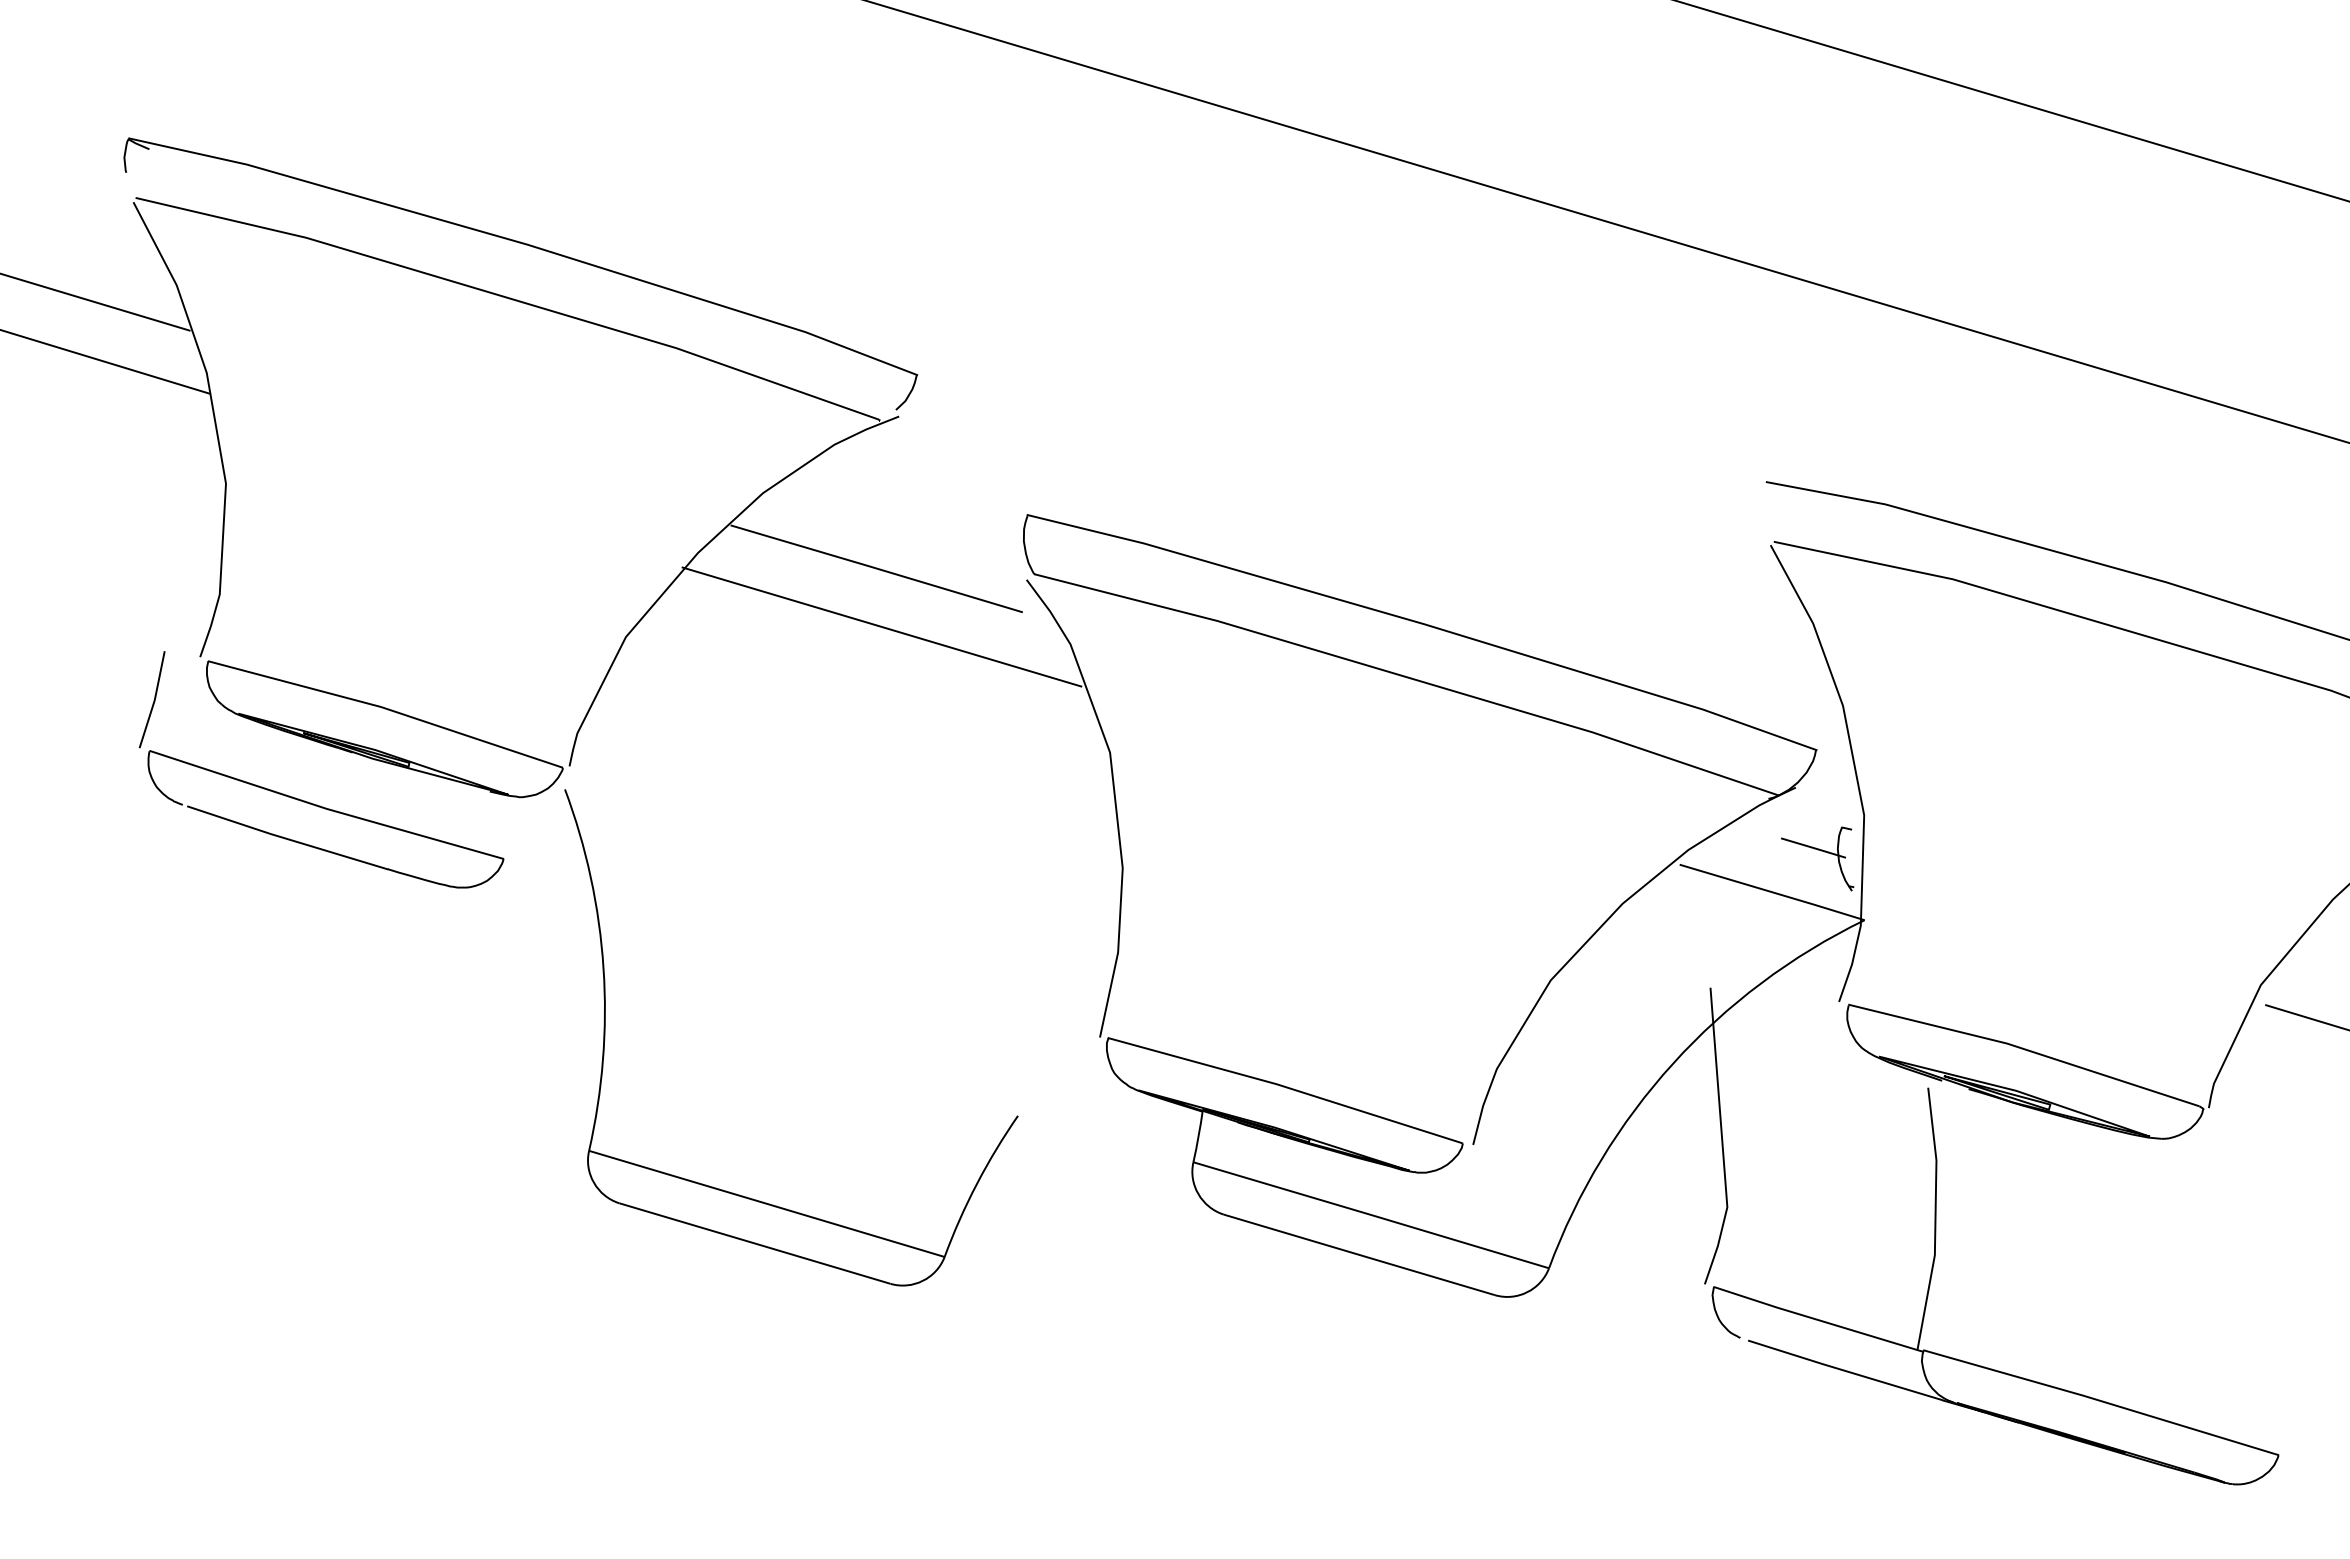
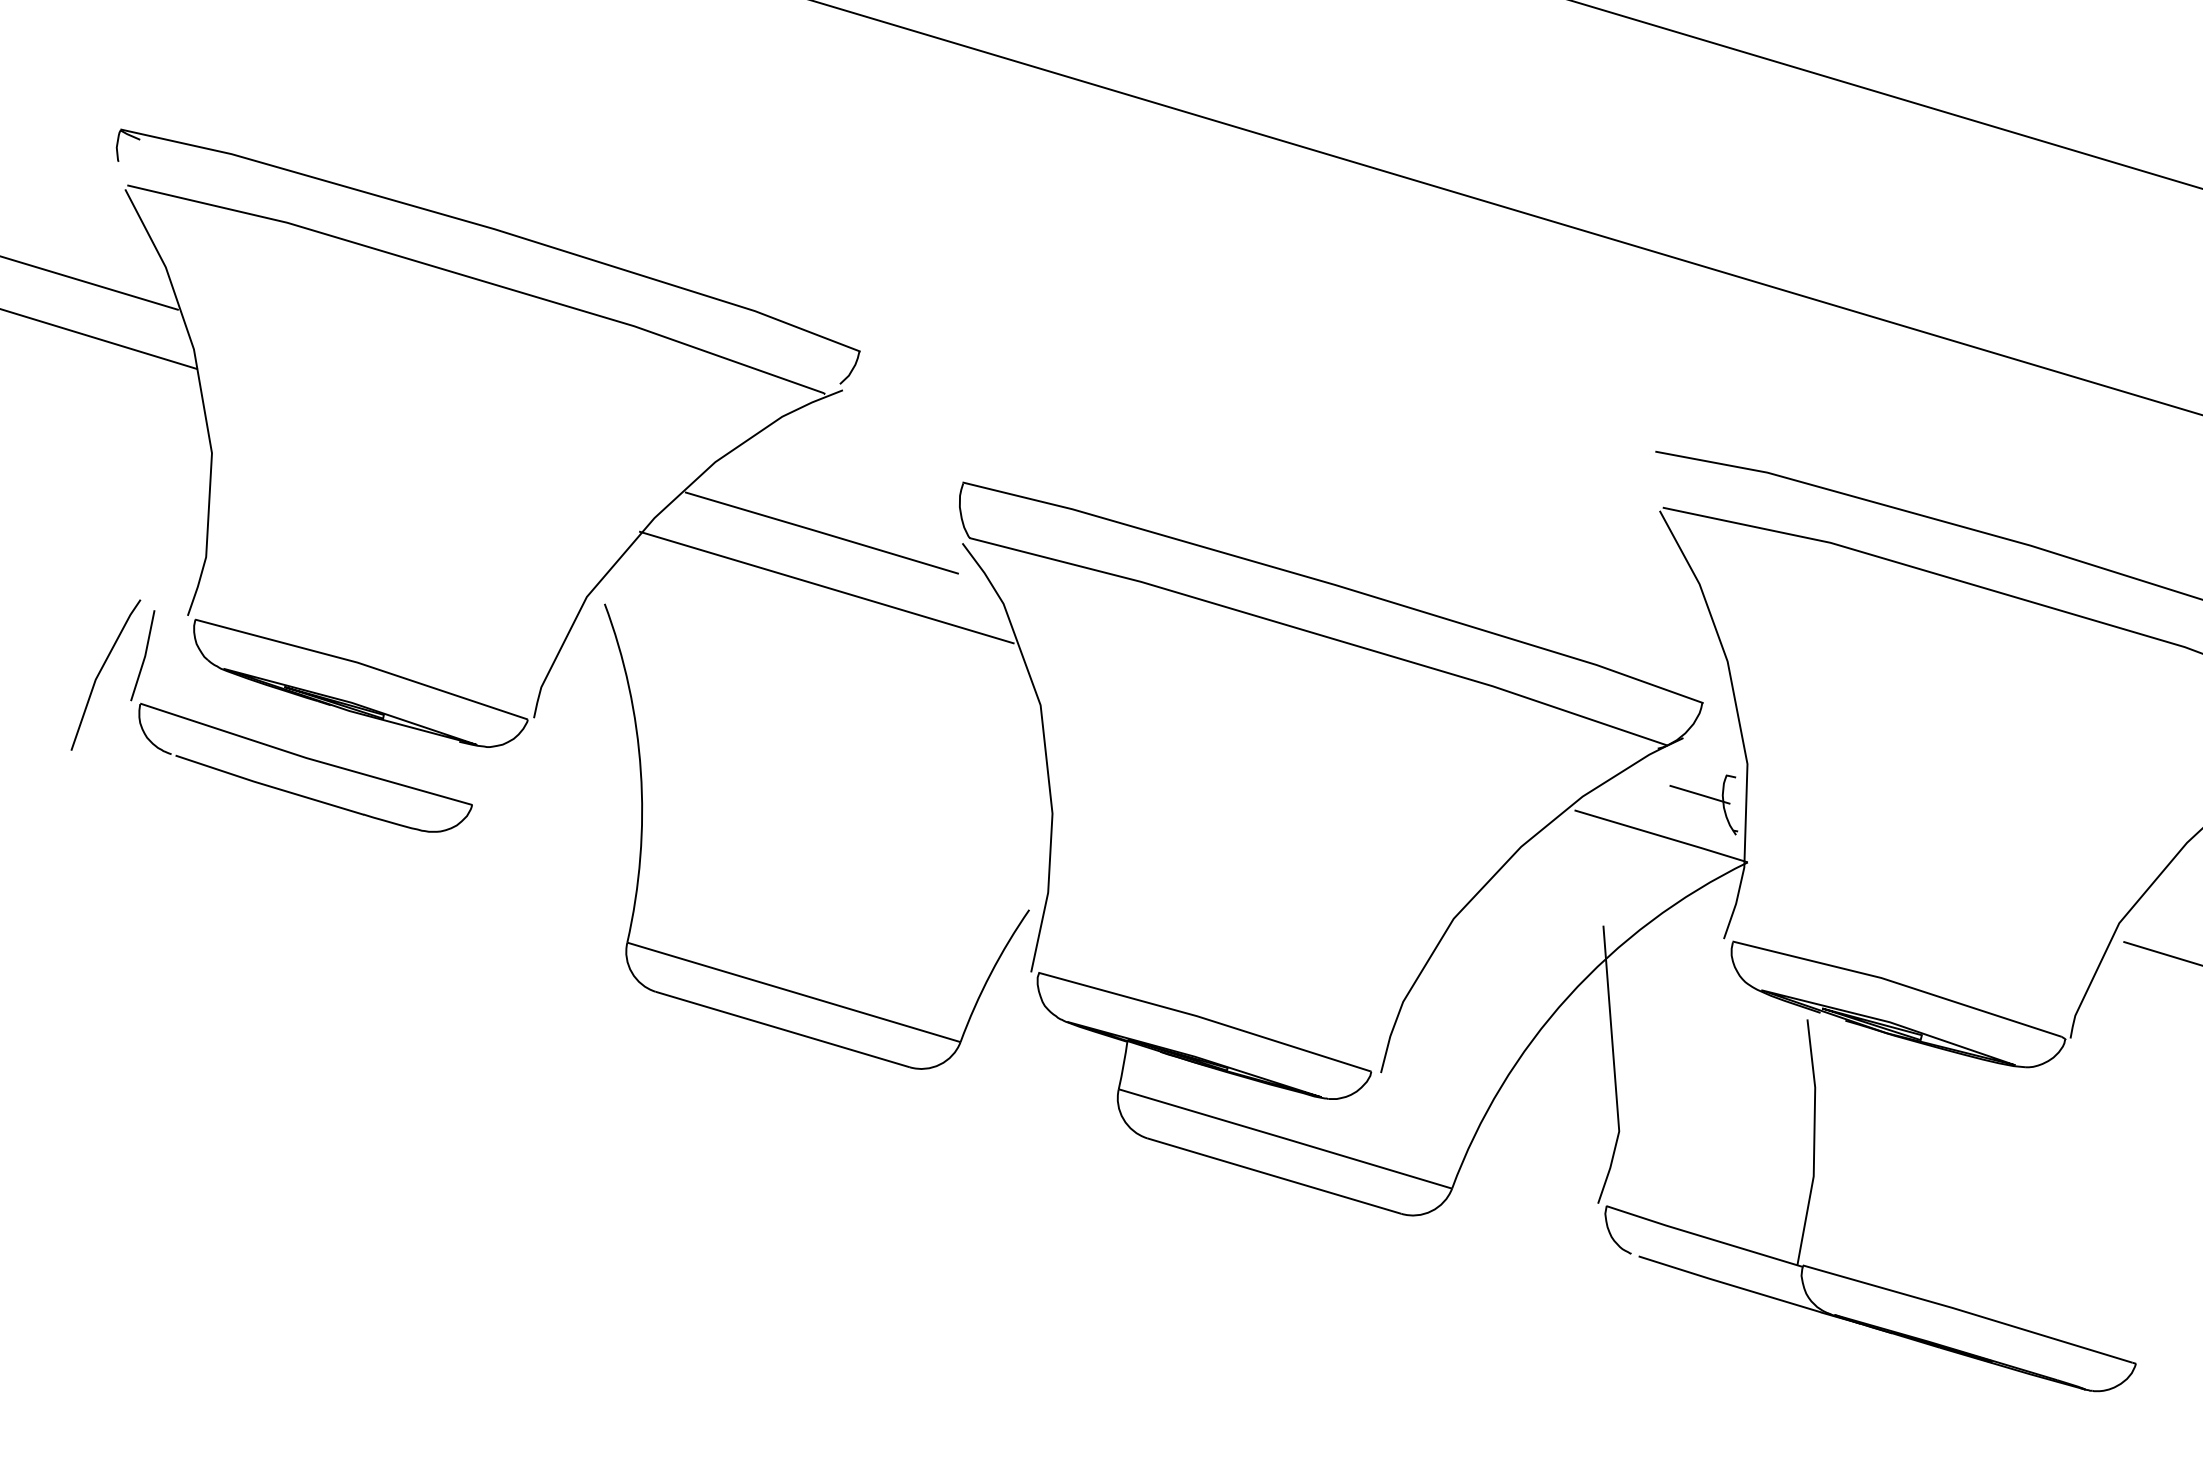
curve: (107, 717) -> (100, 672), added
part: (743, 1195) -> (772, 984), moved

